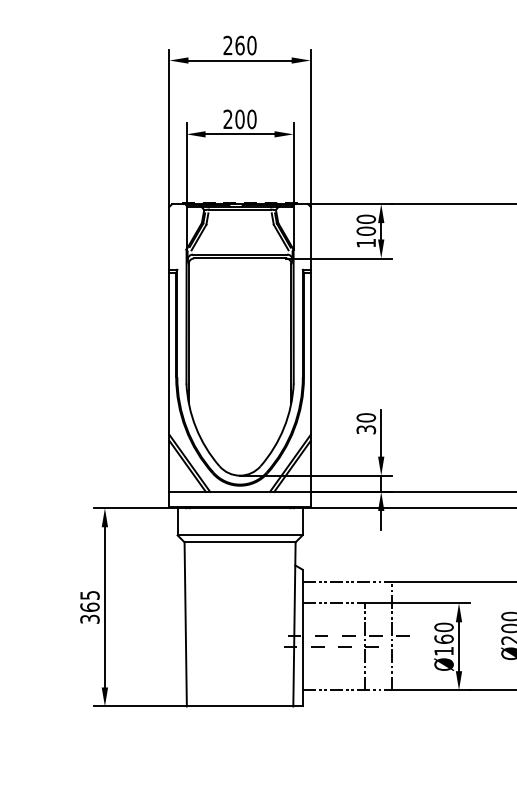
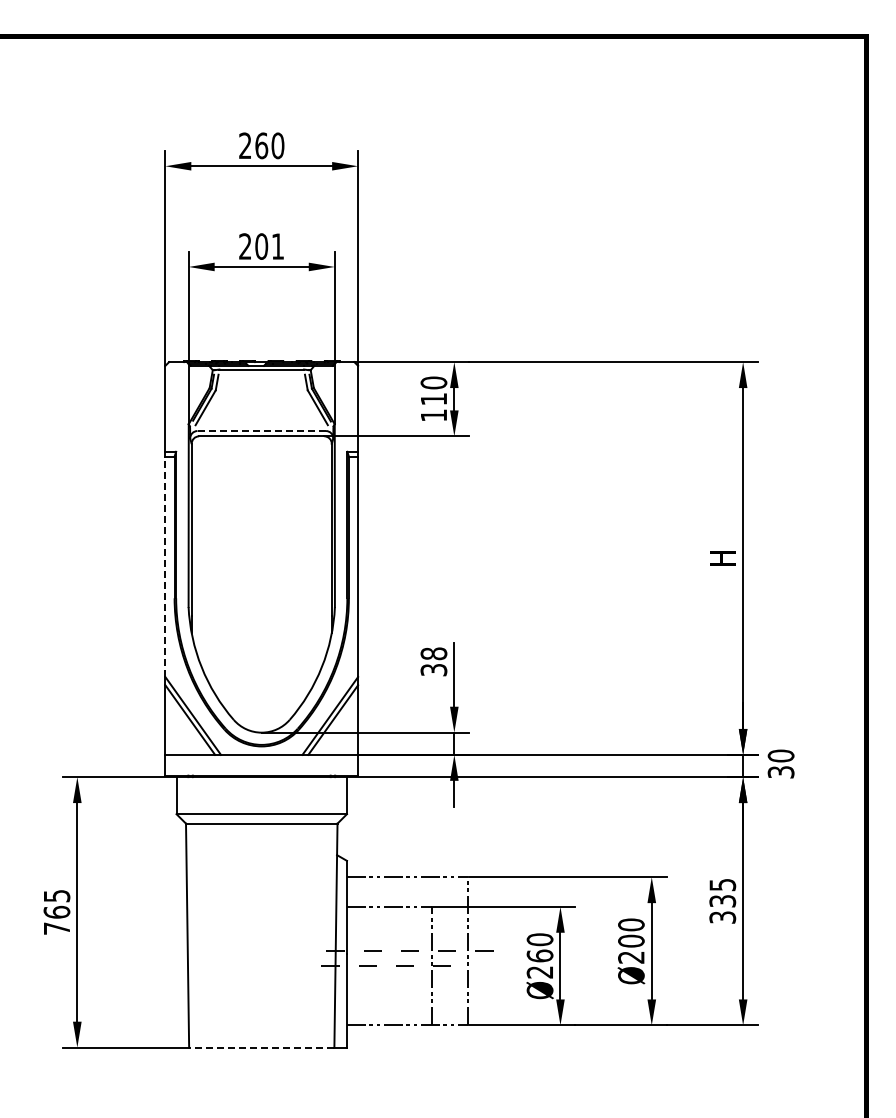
text: (251, 119) -> (277, 246), 200 -> 201
text: (365, 230) -> (433, 398), 100 -> 110
line: (239, 254) -> (261, 431), solid -> dashed
line: (169, 353) -> (165, 566), solid -> dashed
text: (366, 417) -> (434, 653), 30 -> 38
text: (89, 619) -> (56, 928), 365 -> 765
text: (443, 651) -> (539, 972), Ø160 -> Ø260
line: (239, 706) -> (261, 1047), solid -> dashed

